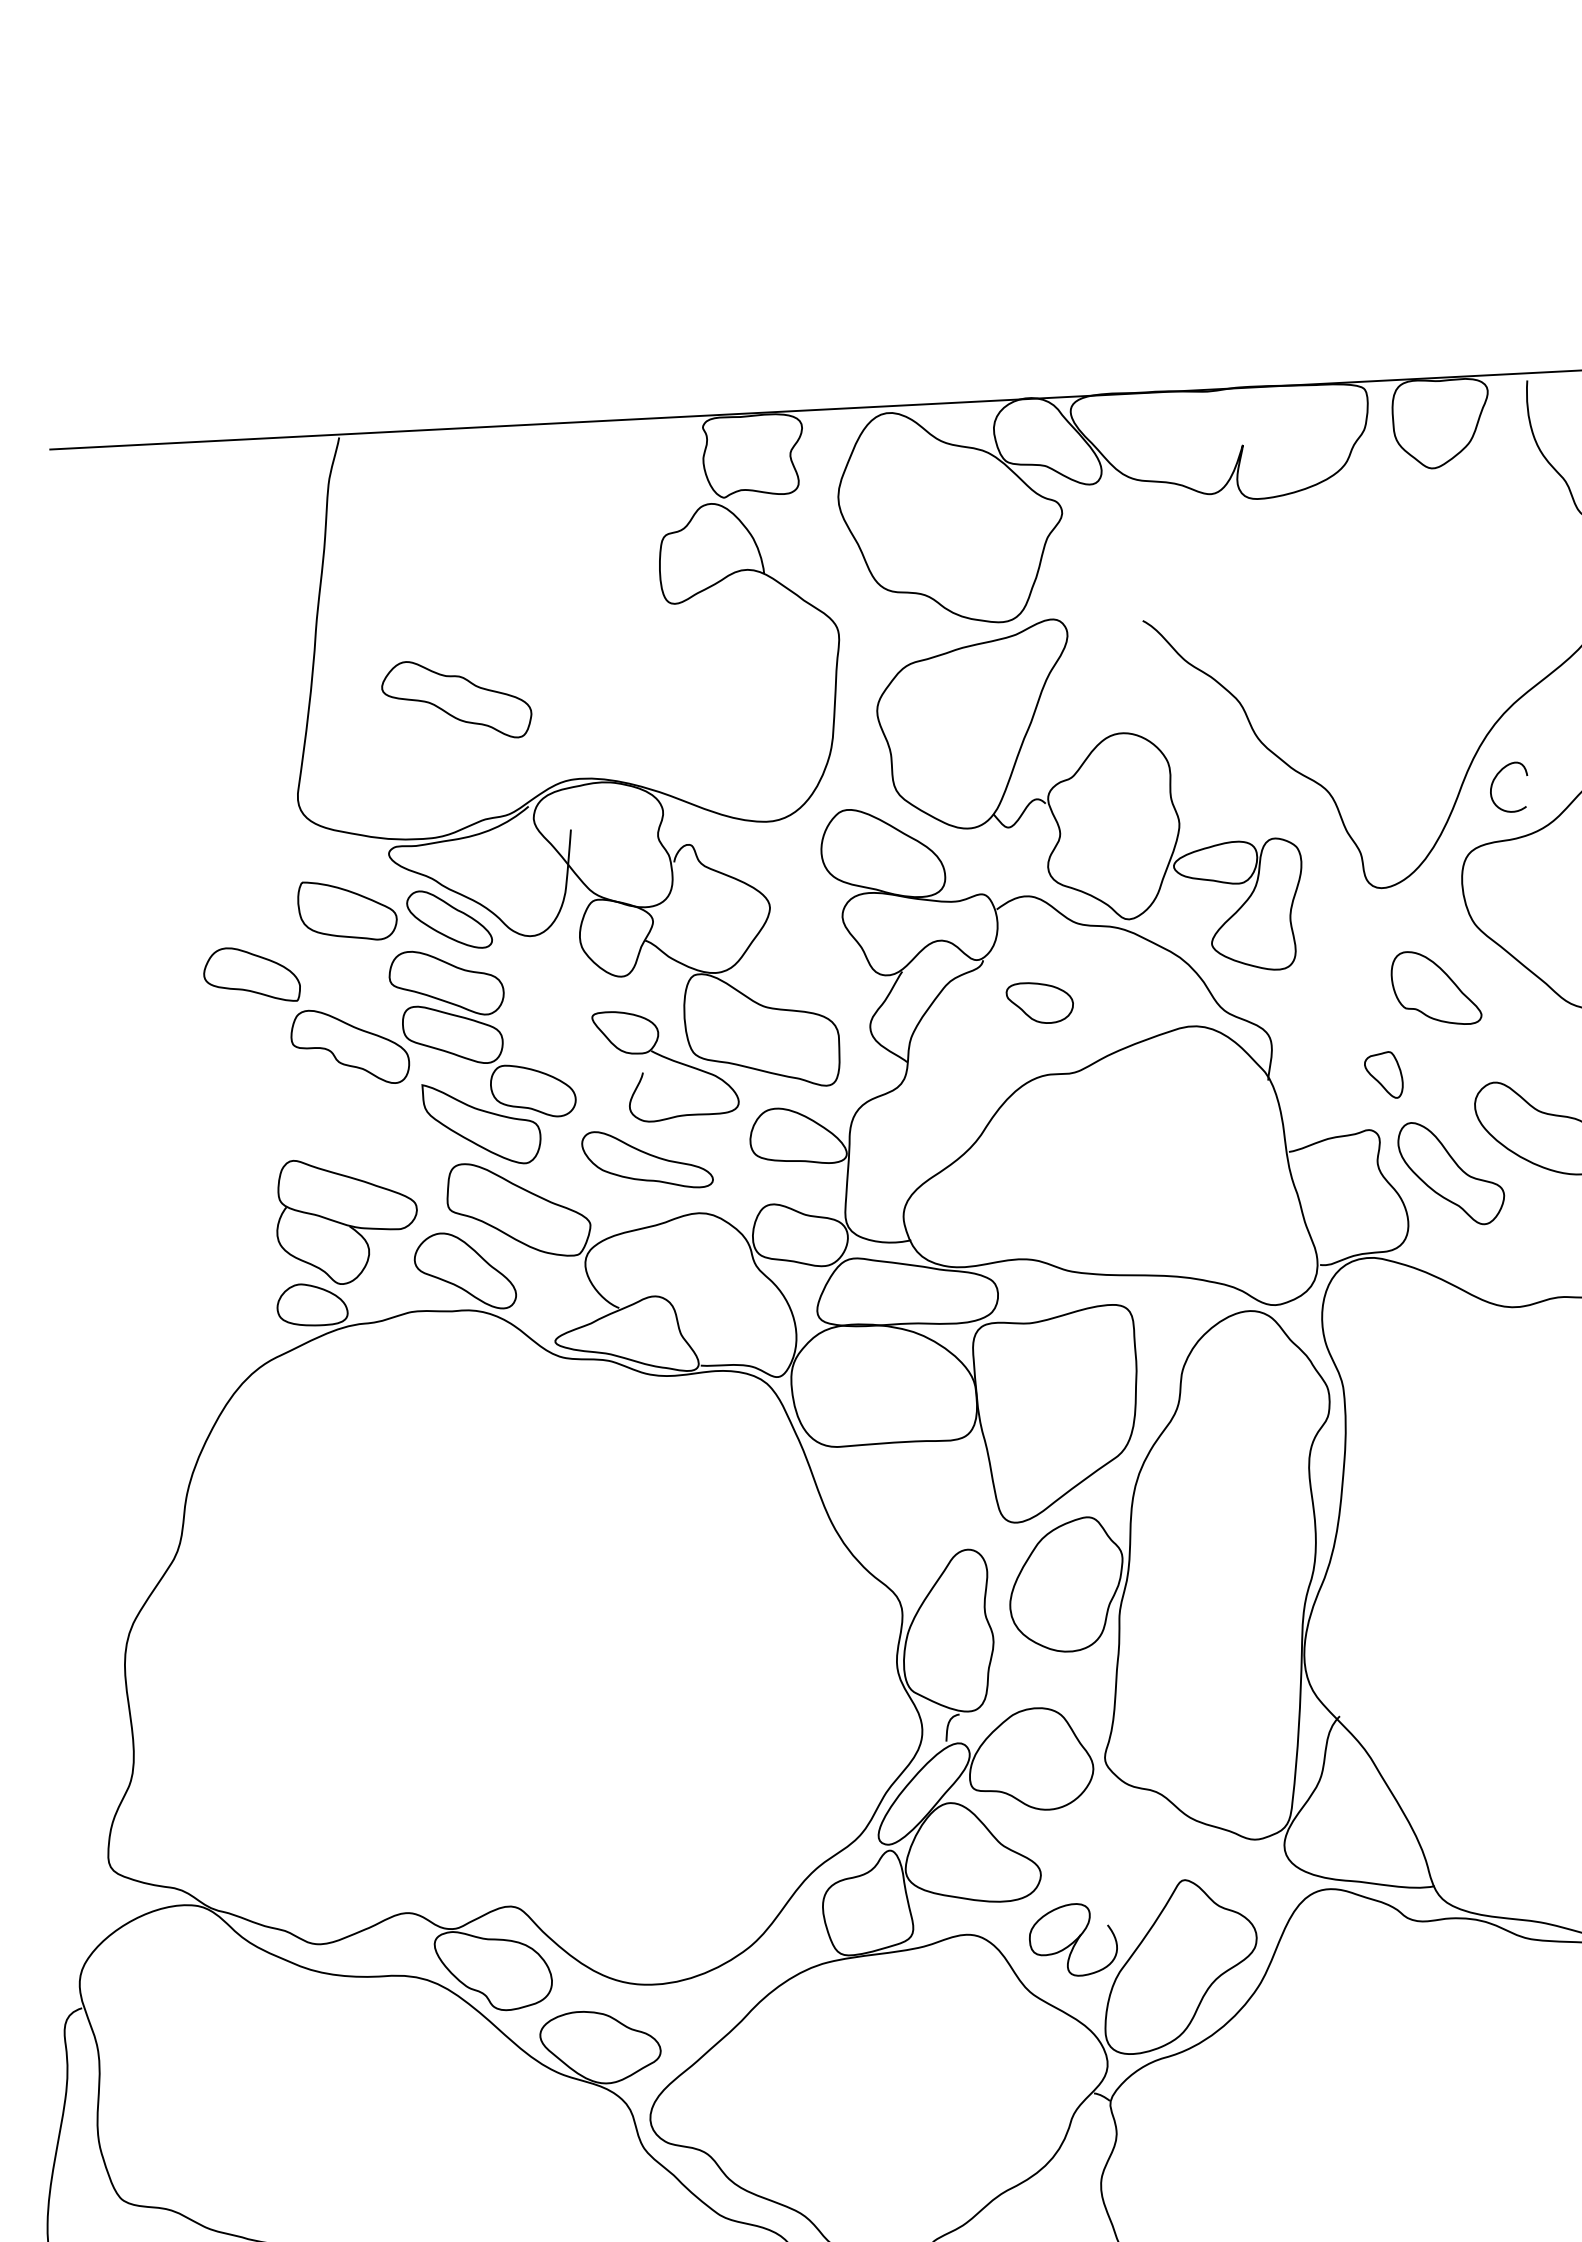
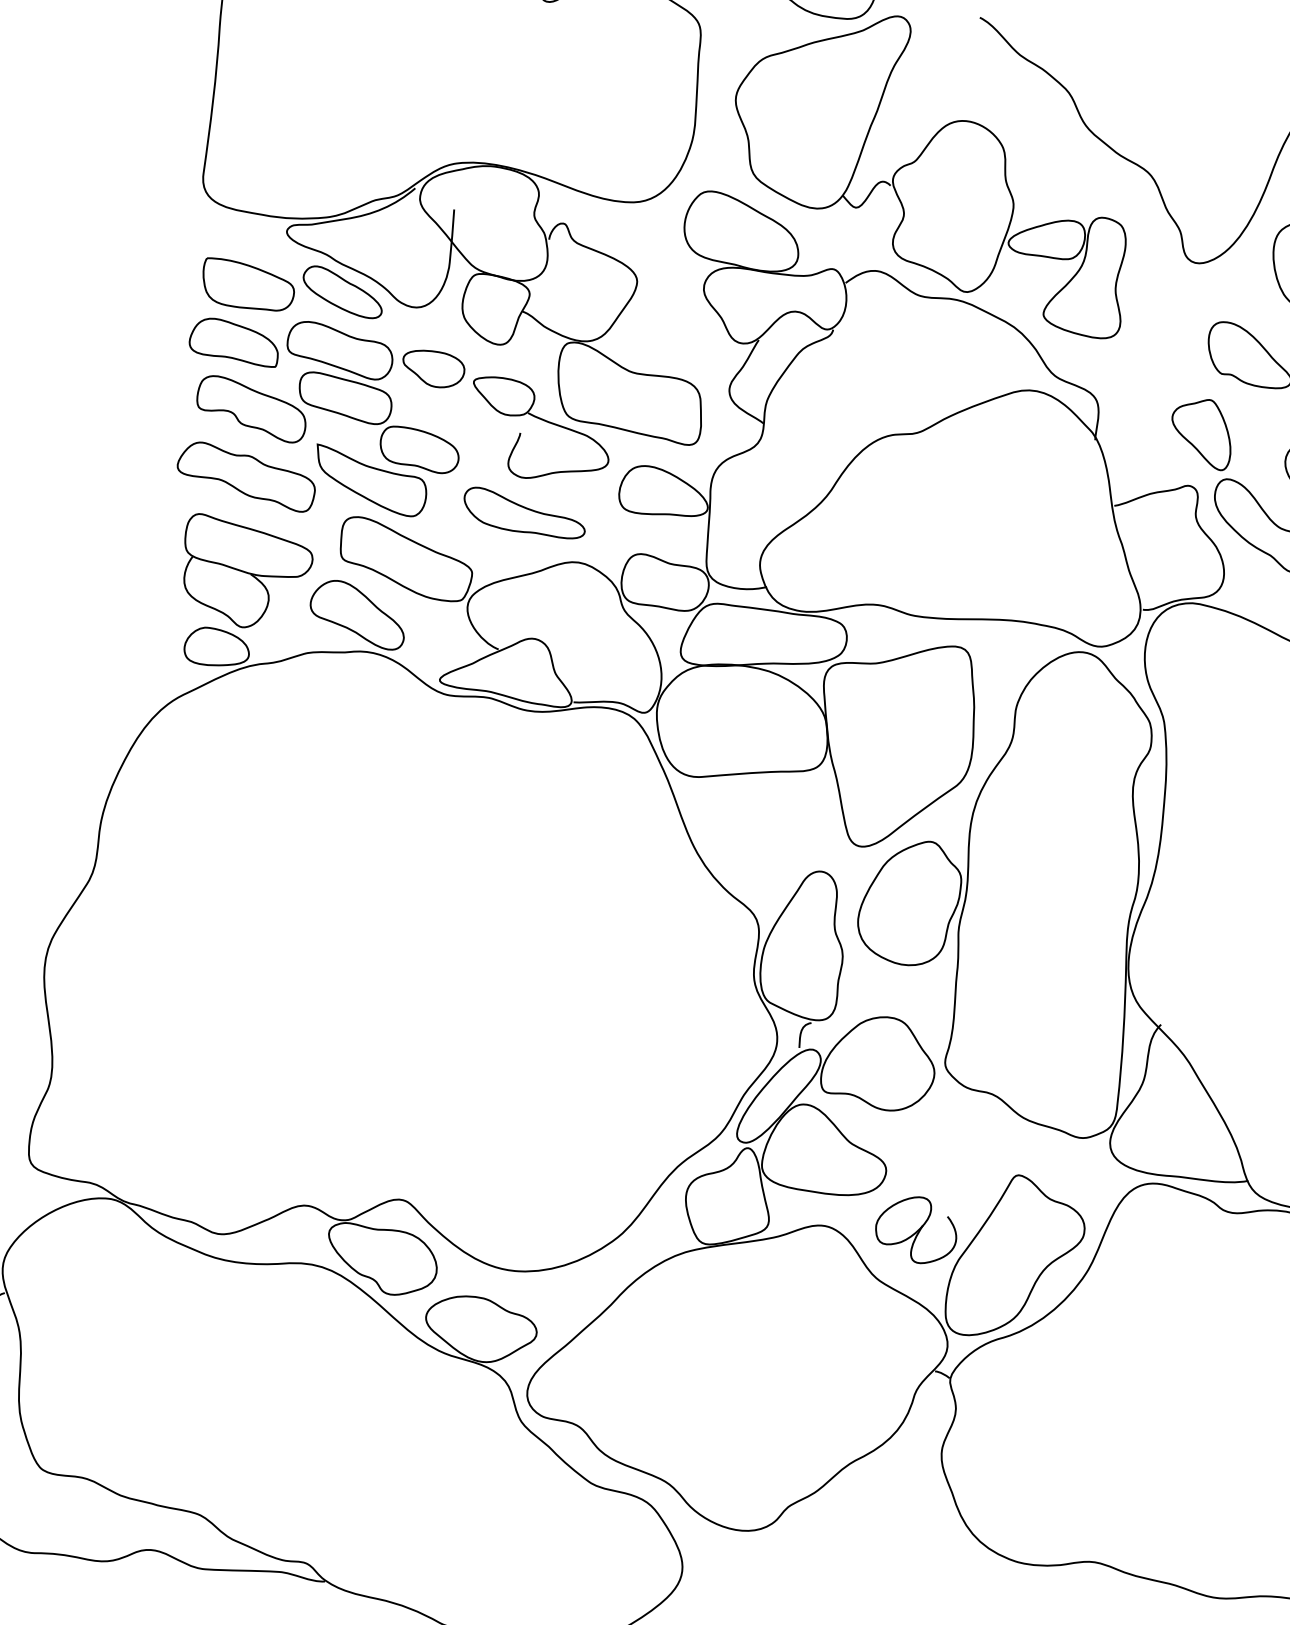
part: (456, 699) -> (246, 476), moved
part: (251, 974) -> (233, 342), moved
part: (1039, 1002) -> (433, 368), moved
part: (1383, 1074) -> (1201, 434), size x1.67

